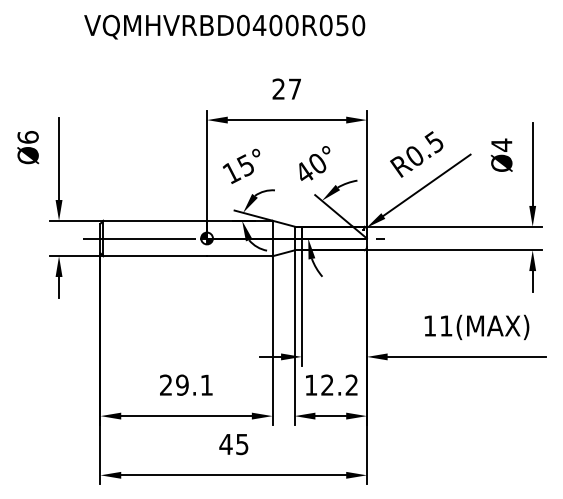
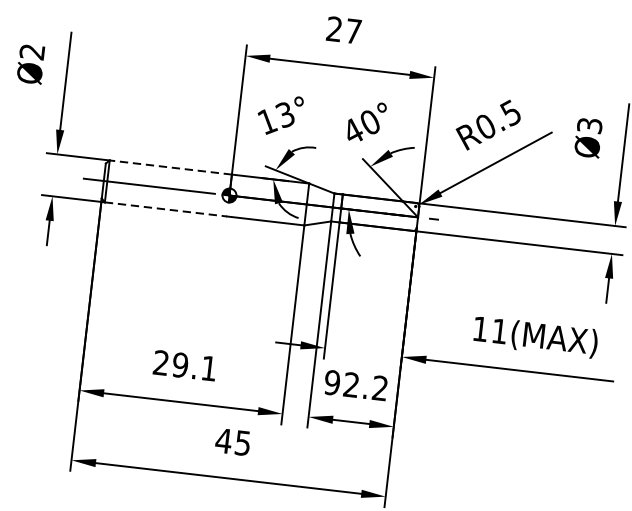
text: (27, 137) -> (31, 51), Ø6 -> Ø2
text: (501, 144) -> (589, 124), Ø4 -> Ø3
text: (245, 163) -> (285, 112), 15° -> 13°
line: (155, 220) -> (171, 167), solid -> dashed
line: (155, 256) -> (166, 209), solid -> dashed
text: (310, 384) -> (331, 381), 12.2 -> 92.2

